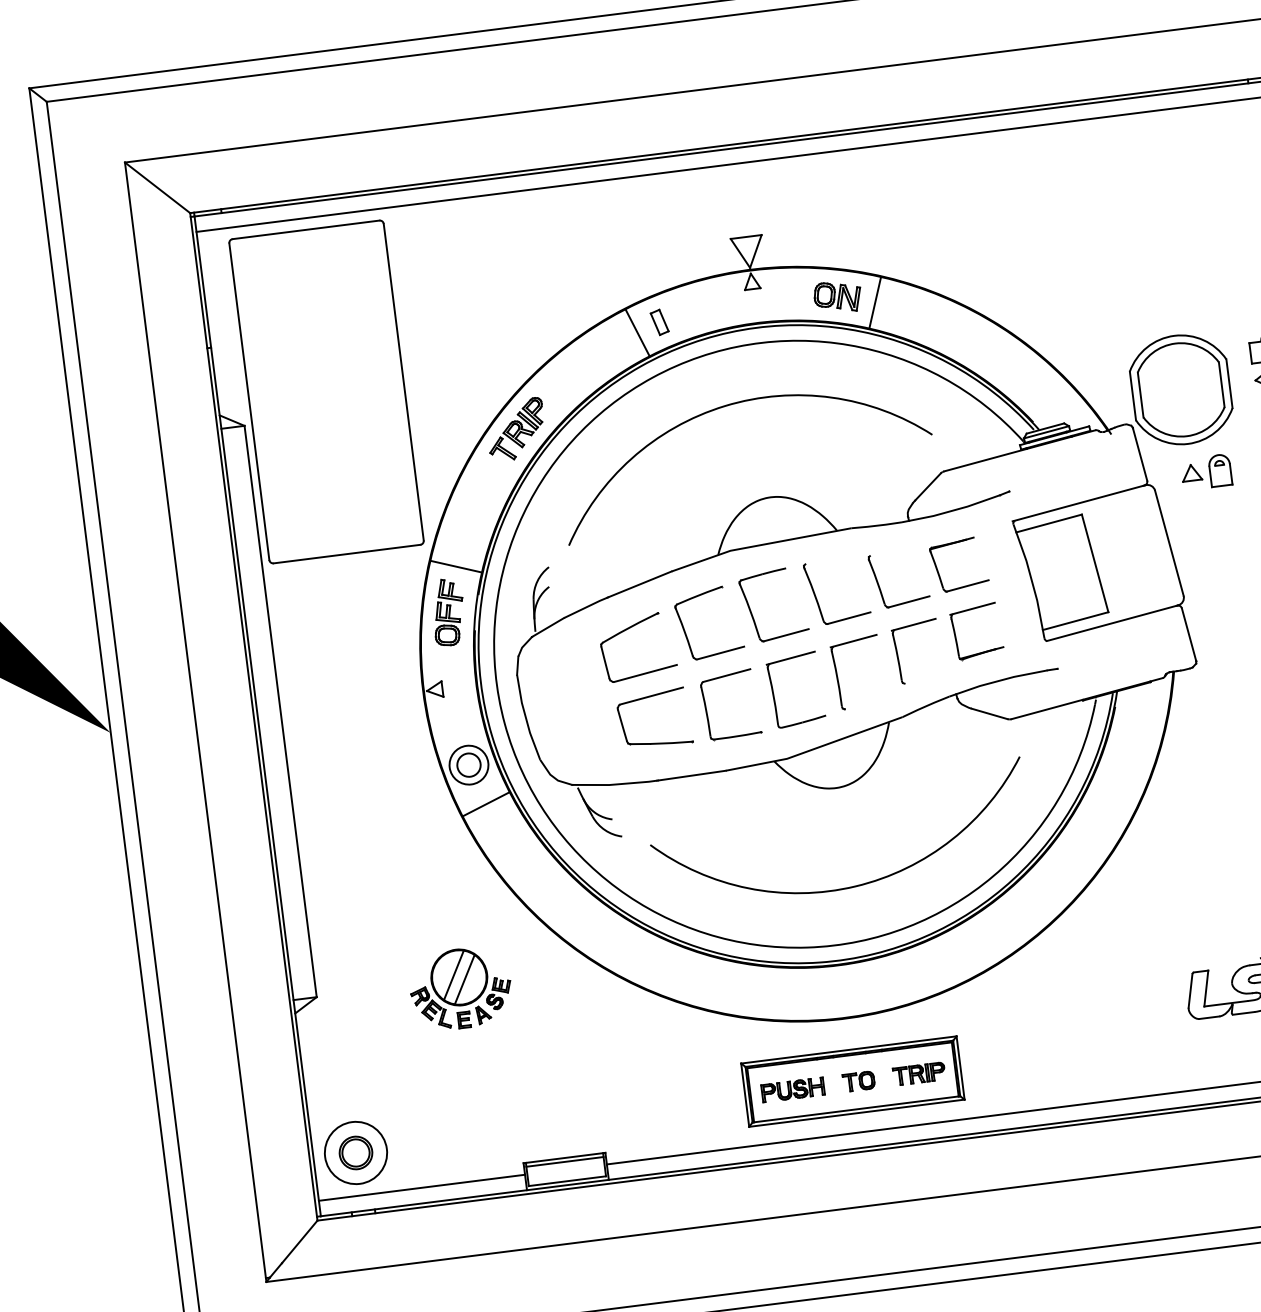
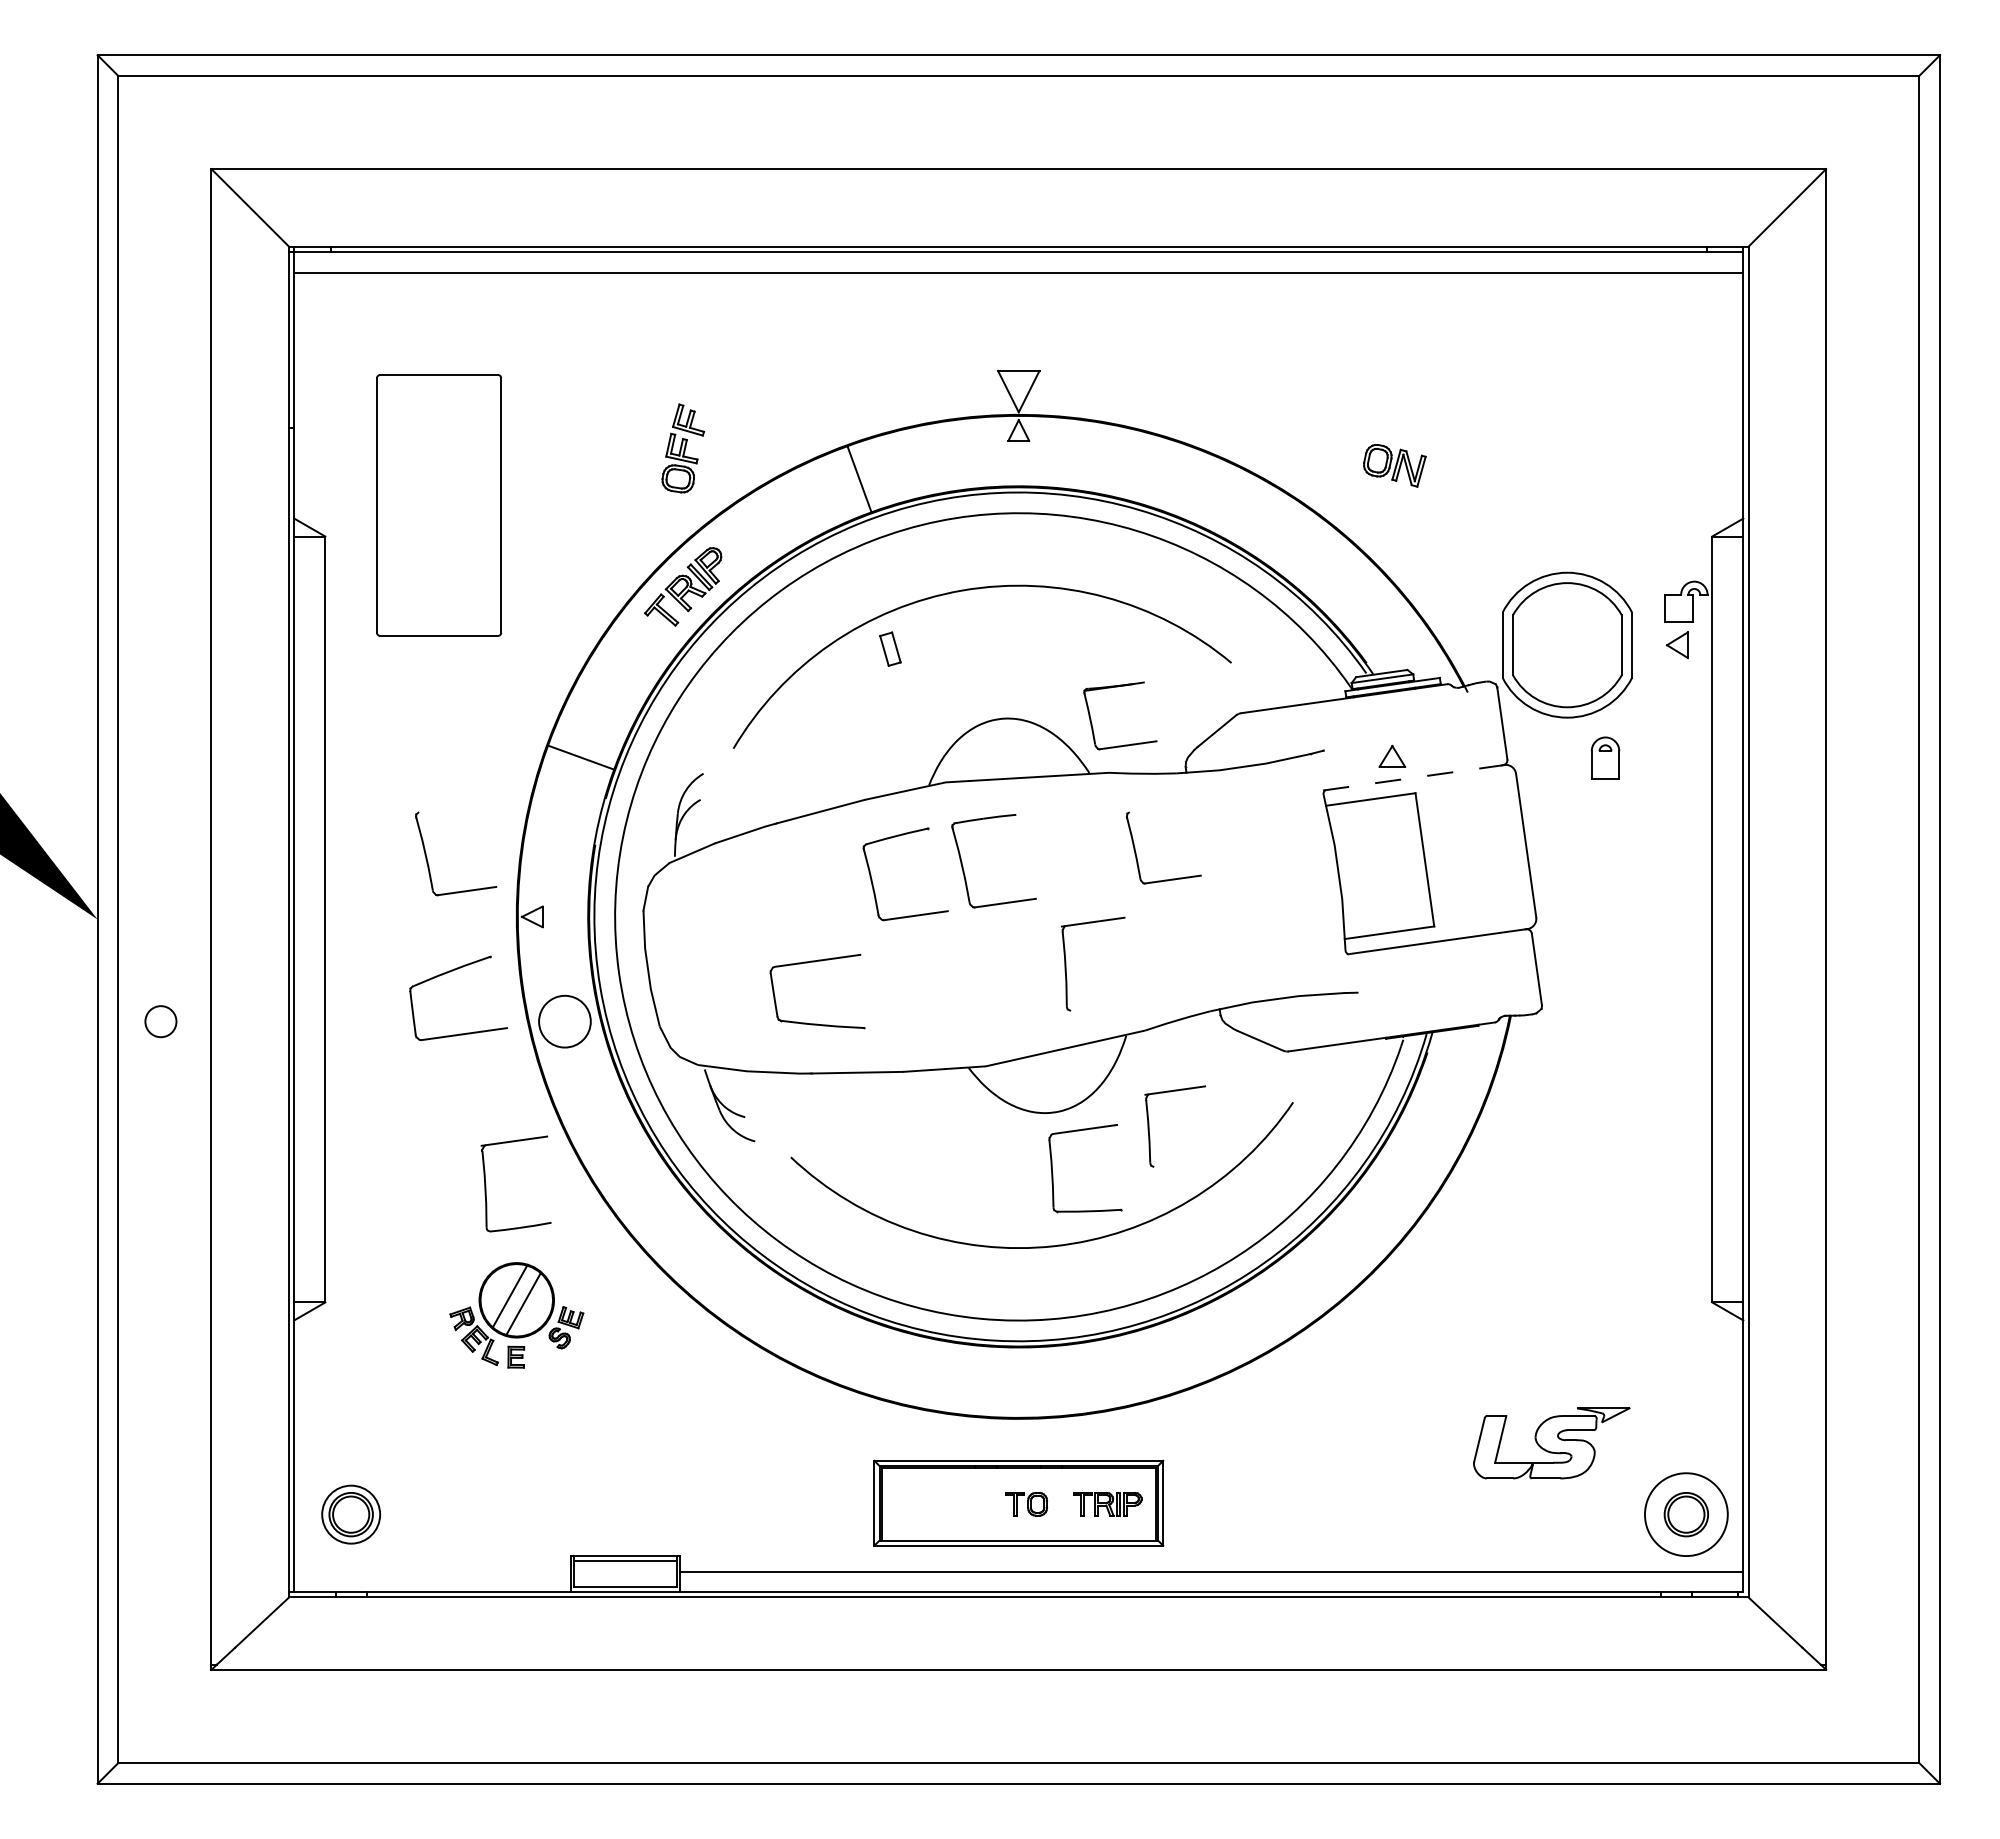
part: (837, 297) -> (1394, 465), moved
line: (875, 302) -> (1178, 479), removed
part: (659, 321) -> (890, 648), moved
part: (326, 392) -> (438, 505), size x0.6
part: (1191, 472) -> (1392, 755), moved
line: (1078, 503) -> (1413, 777), solid -> dashed
part: (955, 543) -> (1118, 687), moved
part: (817, 599) -> (428, 861), moved
part: (447, 612) -> (682, 448), moved
part: (629, 628) -> (450, 972), moved
part: (983, 651) -> (1262, 957), removed
part: (897, 653) -> (1149, 1126), moved
part: (774, 693) -> (486, 1184), moved
part: (707, 711) -> (1053, 1173), moved
circle: (468, 765) -> (160, 1021), moved
line: (486, 804) -> (581, 1076), removed
part: (484, 1014) -> (543, 1353), removed
part: (793, 1089) -> (938, 1503), removed
circle: (355, 1152) -> (350, 1514), size x0.7
line: (422, 1187) -> (432, 1571), removed

